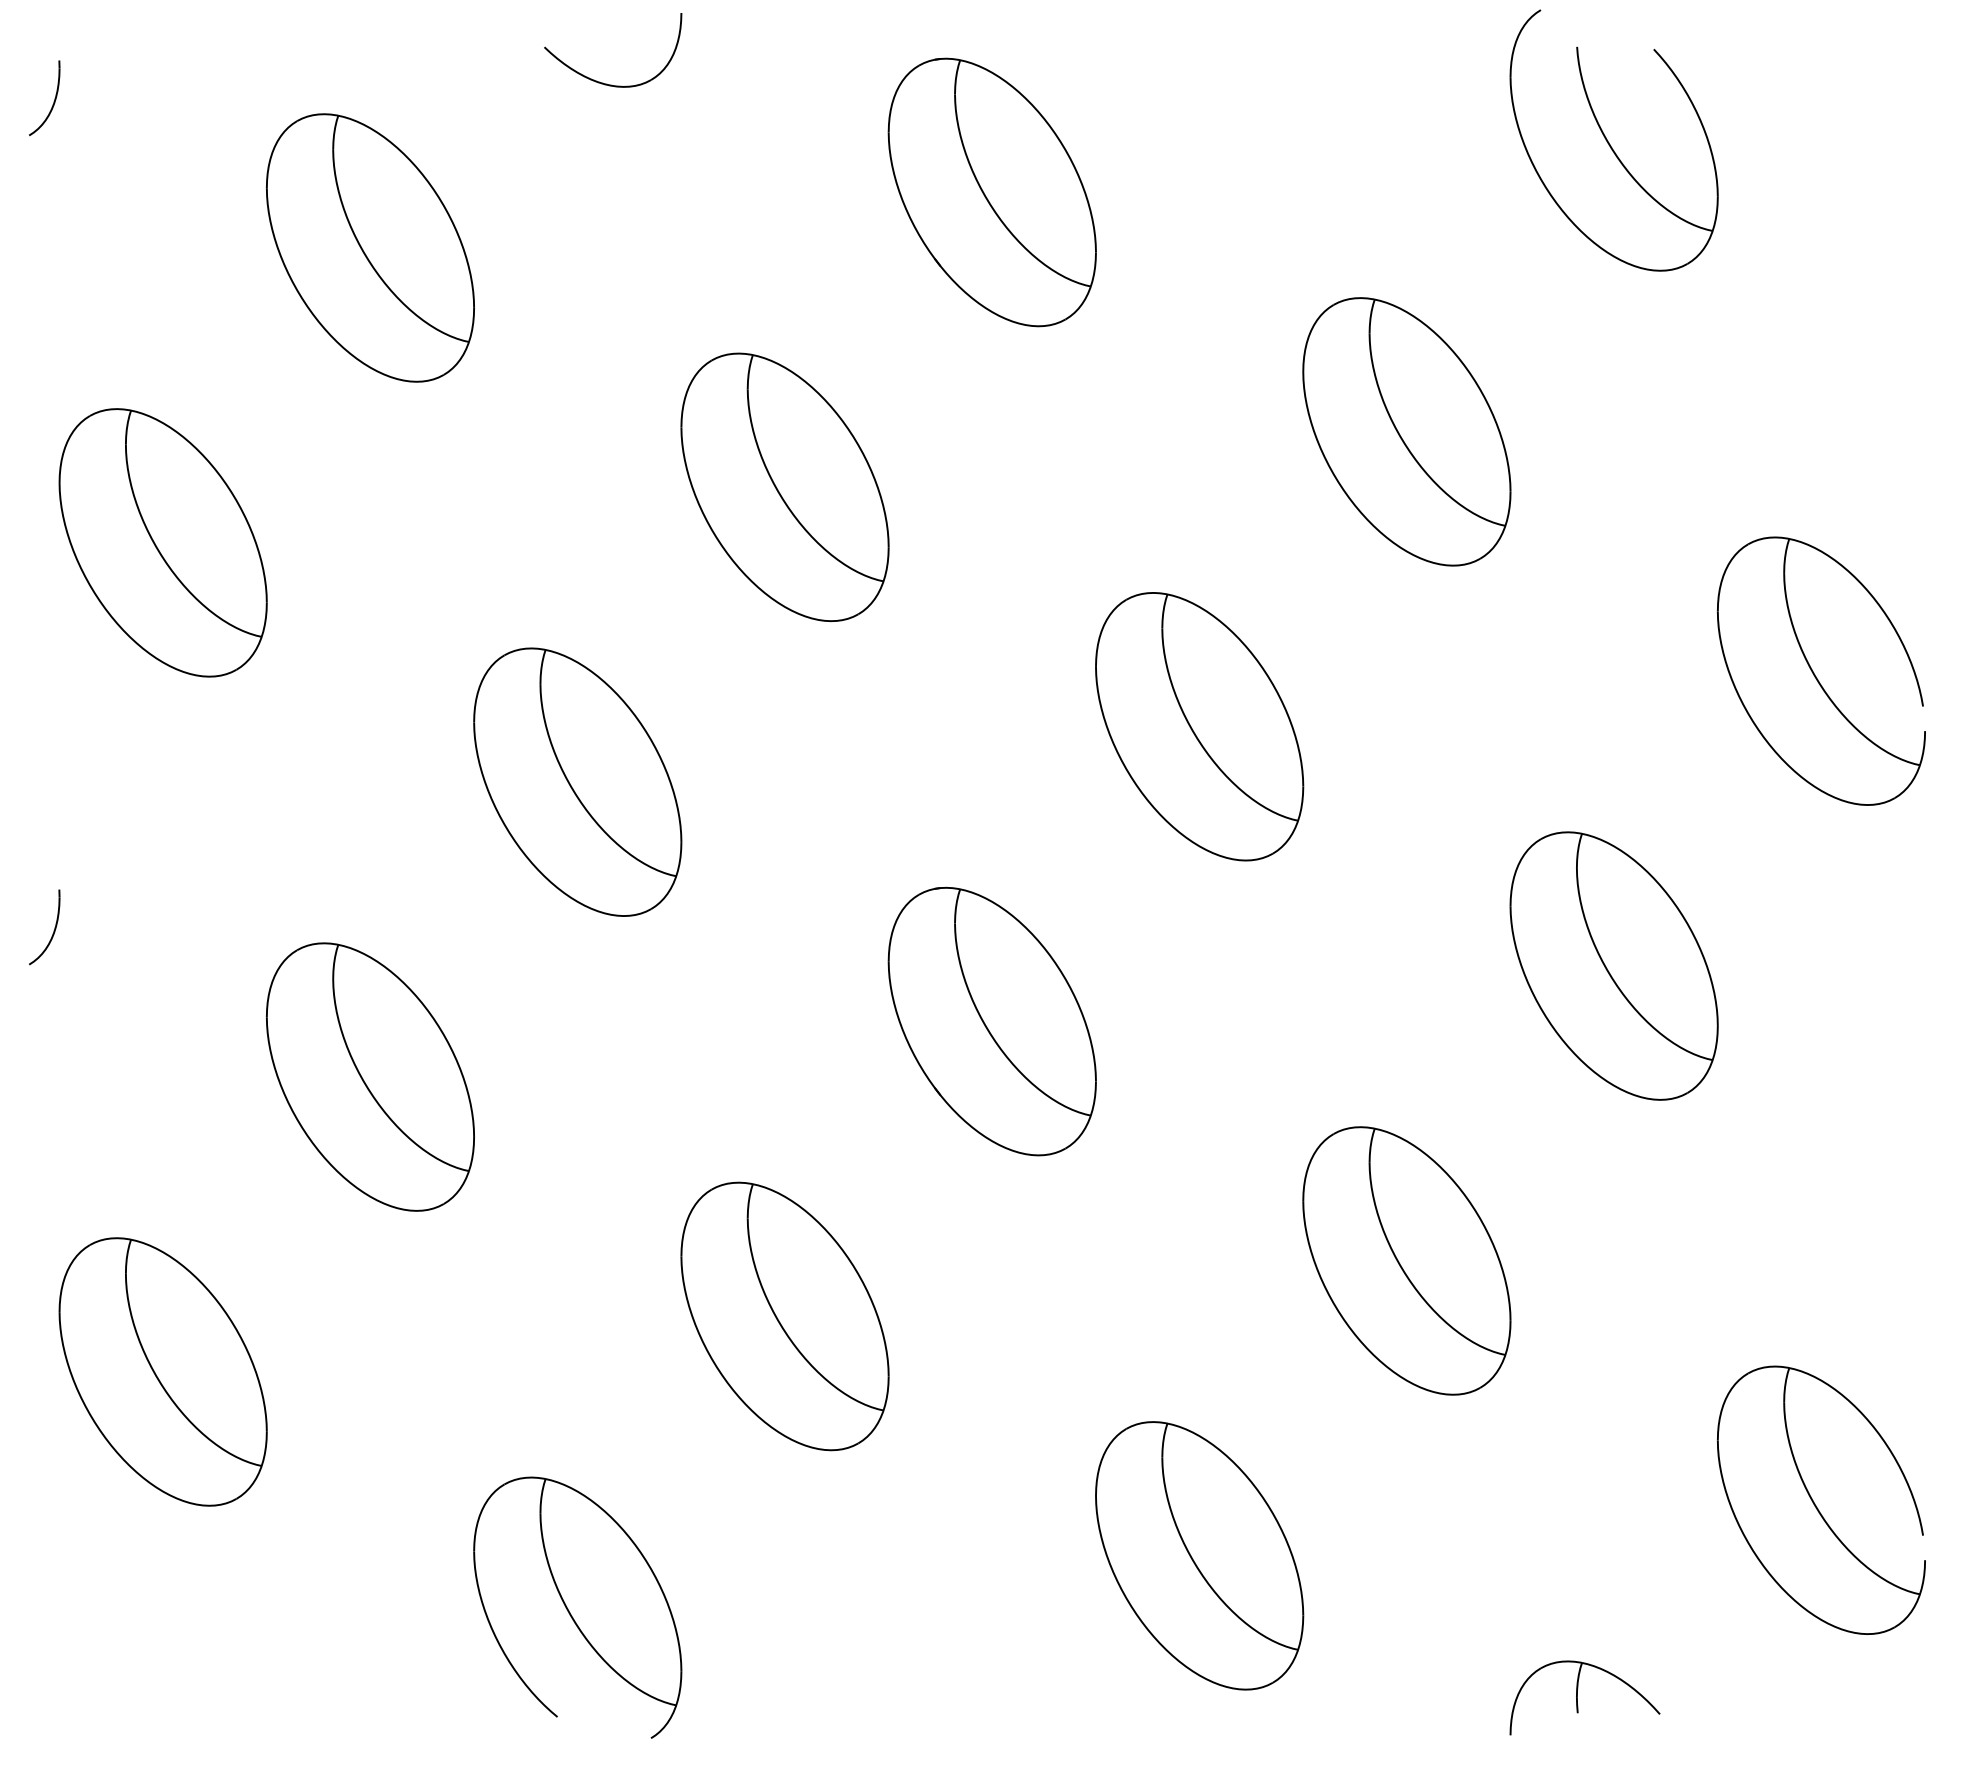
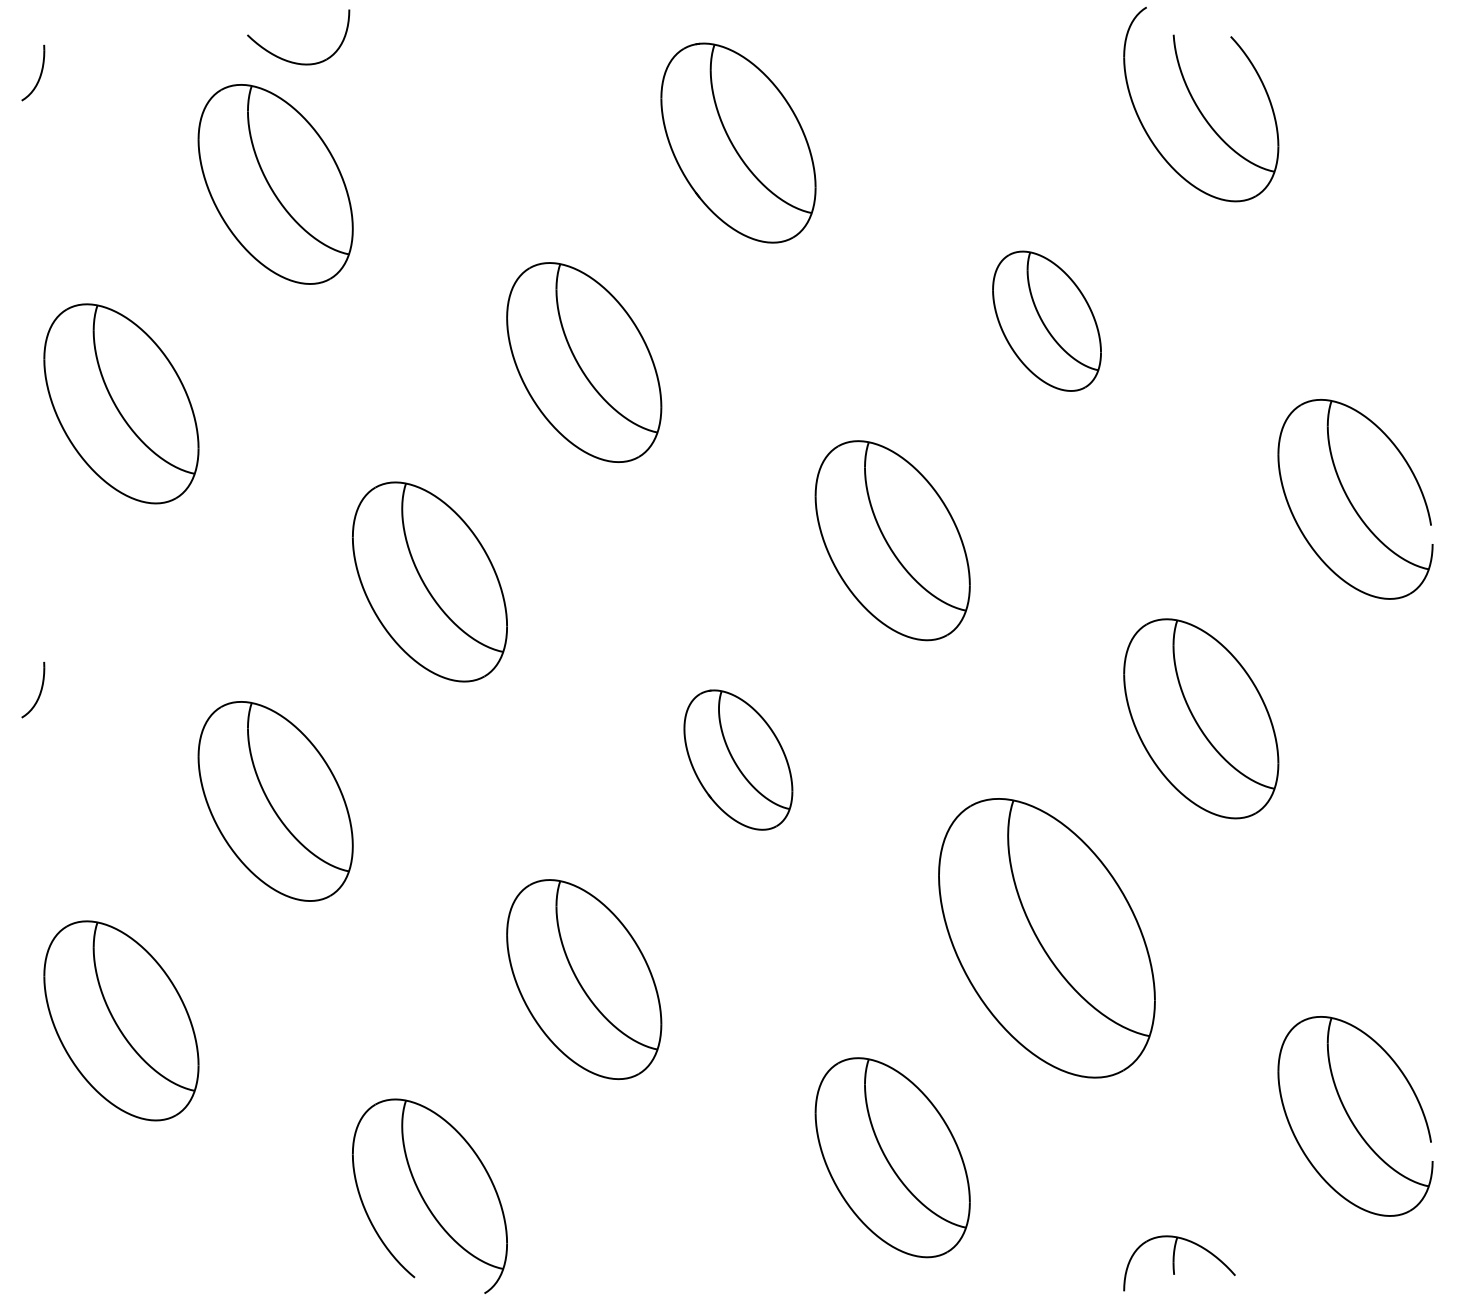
part: (603, 82) -> (291, 61), moved
part: (1406, 431) -> (1046, 320), size x0.7
part: (991, 1021) -> (737, 760), size x0.7
part: (1406, 1260) -> (1046, 937), size x1.4

